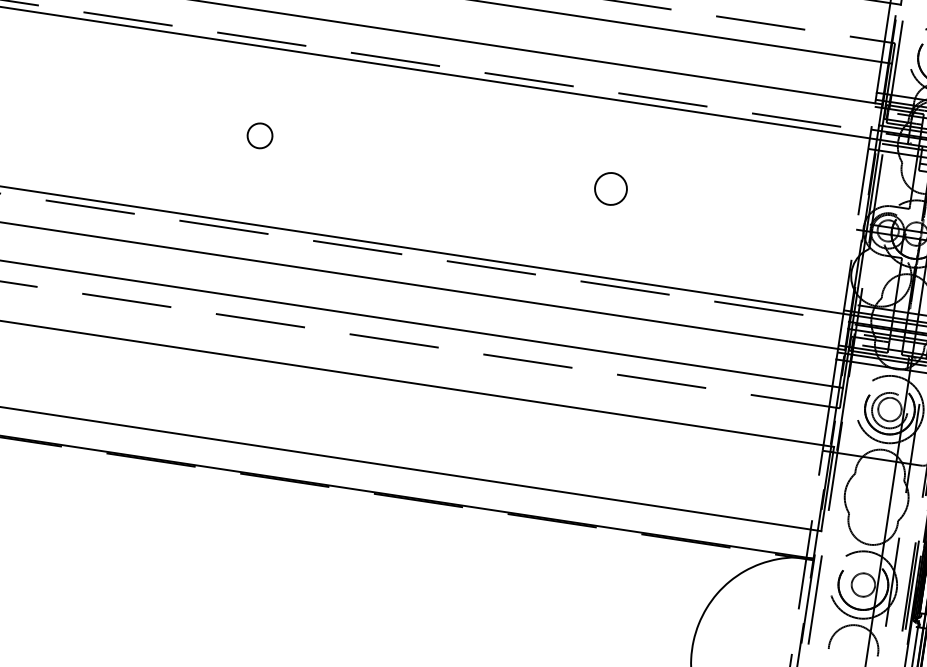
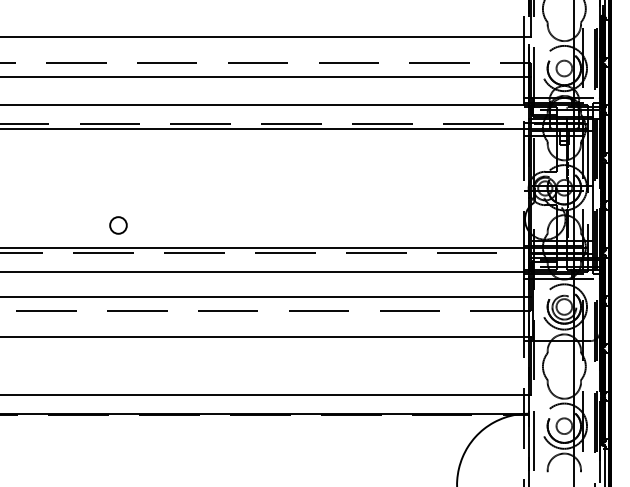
circle: (260, 135) -> (118, 225), moved
circle: (610, 188) -> (356, 188), removed

